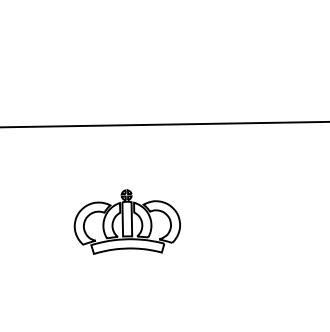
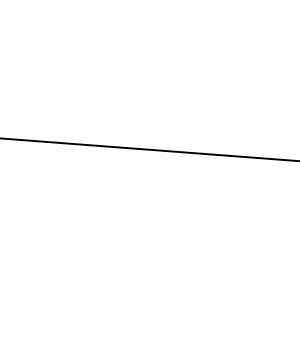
part: (126, 221) -> (157, 256), removed

